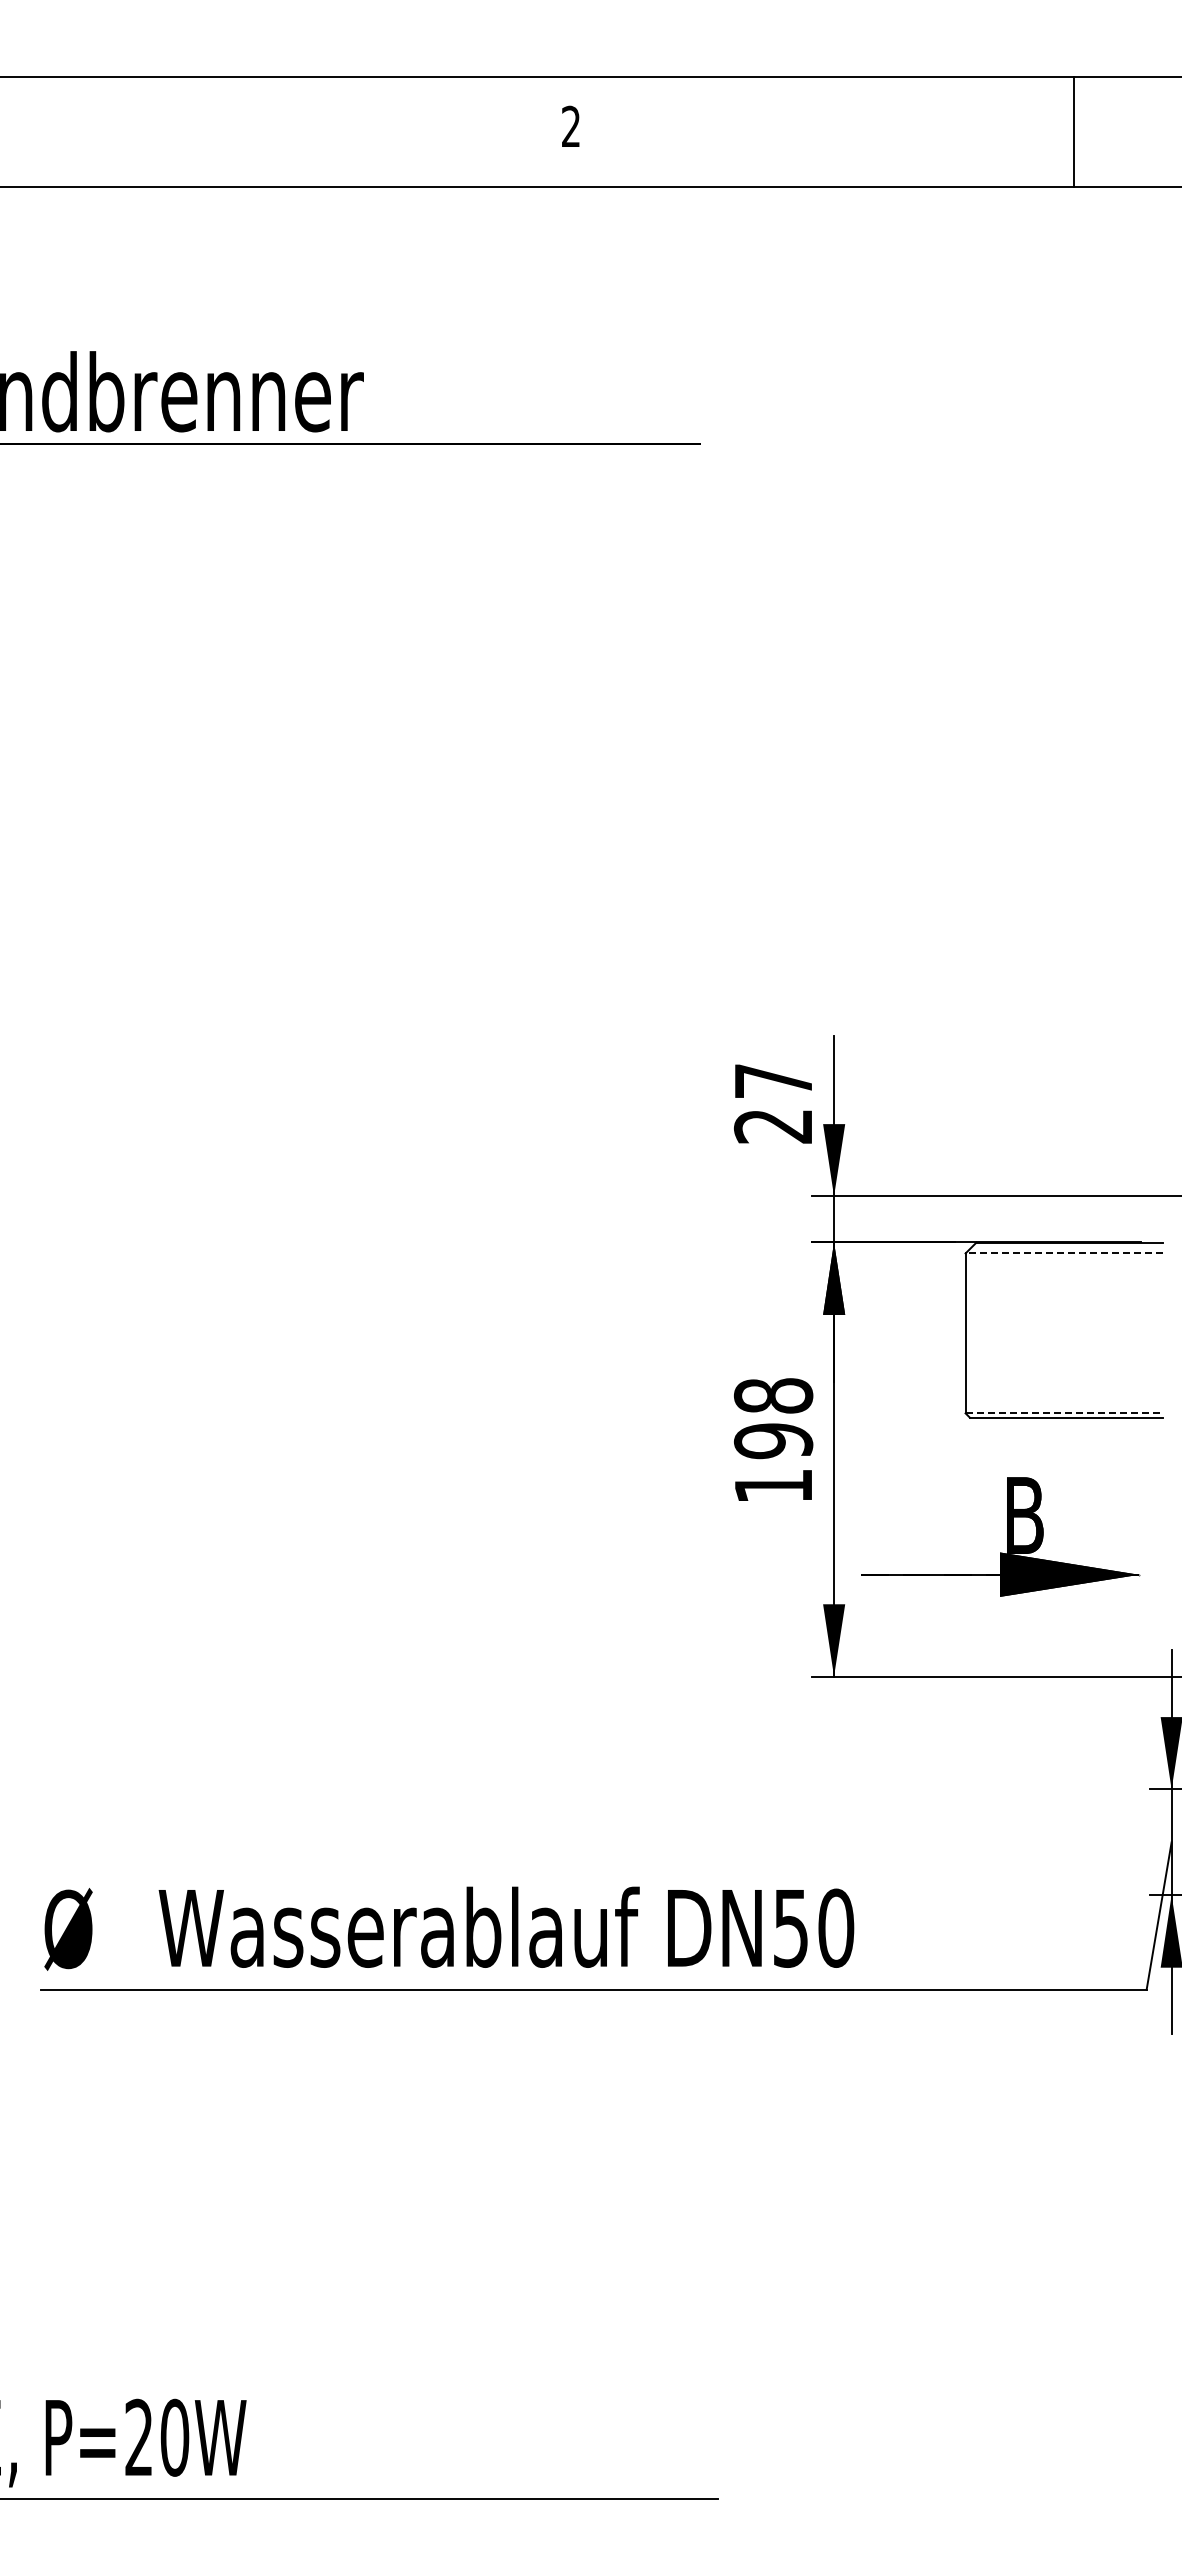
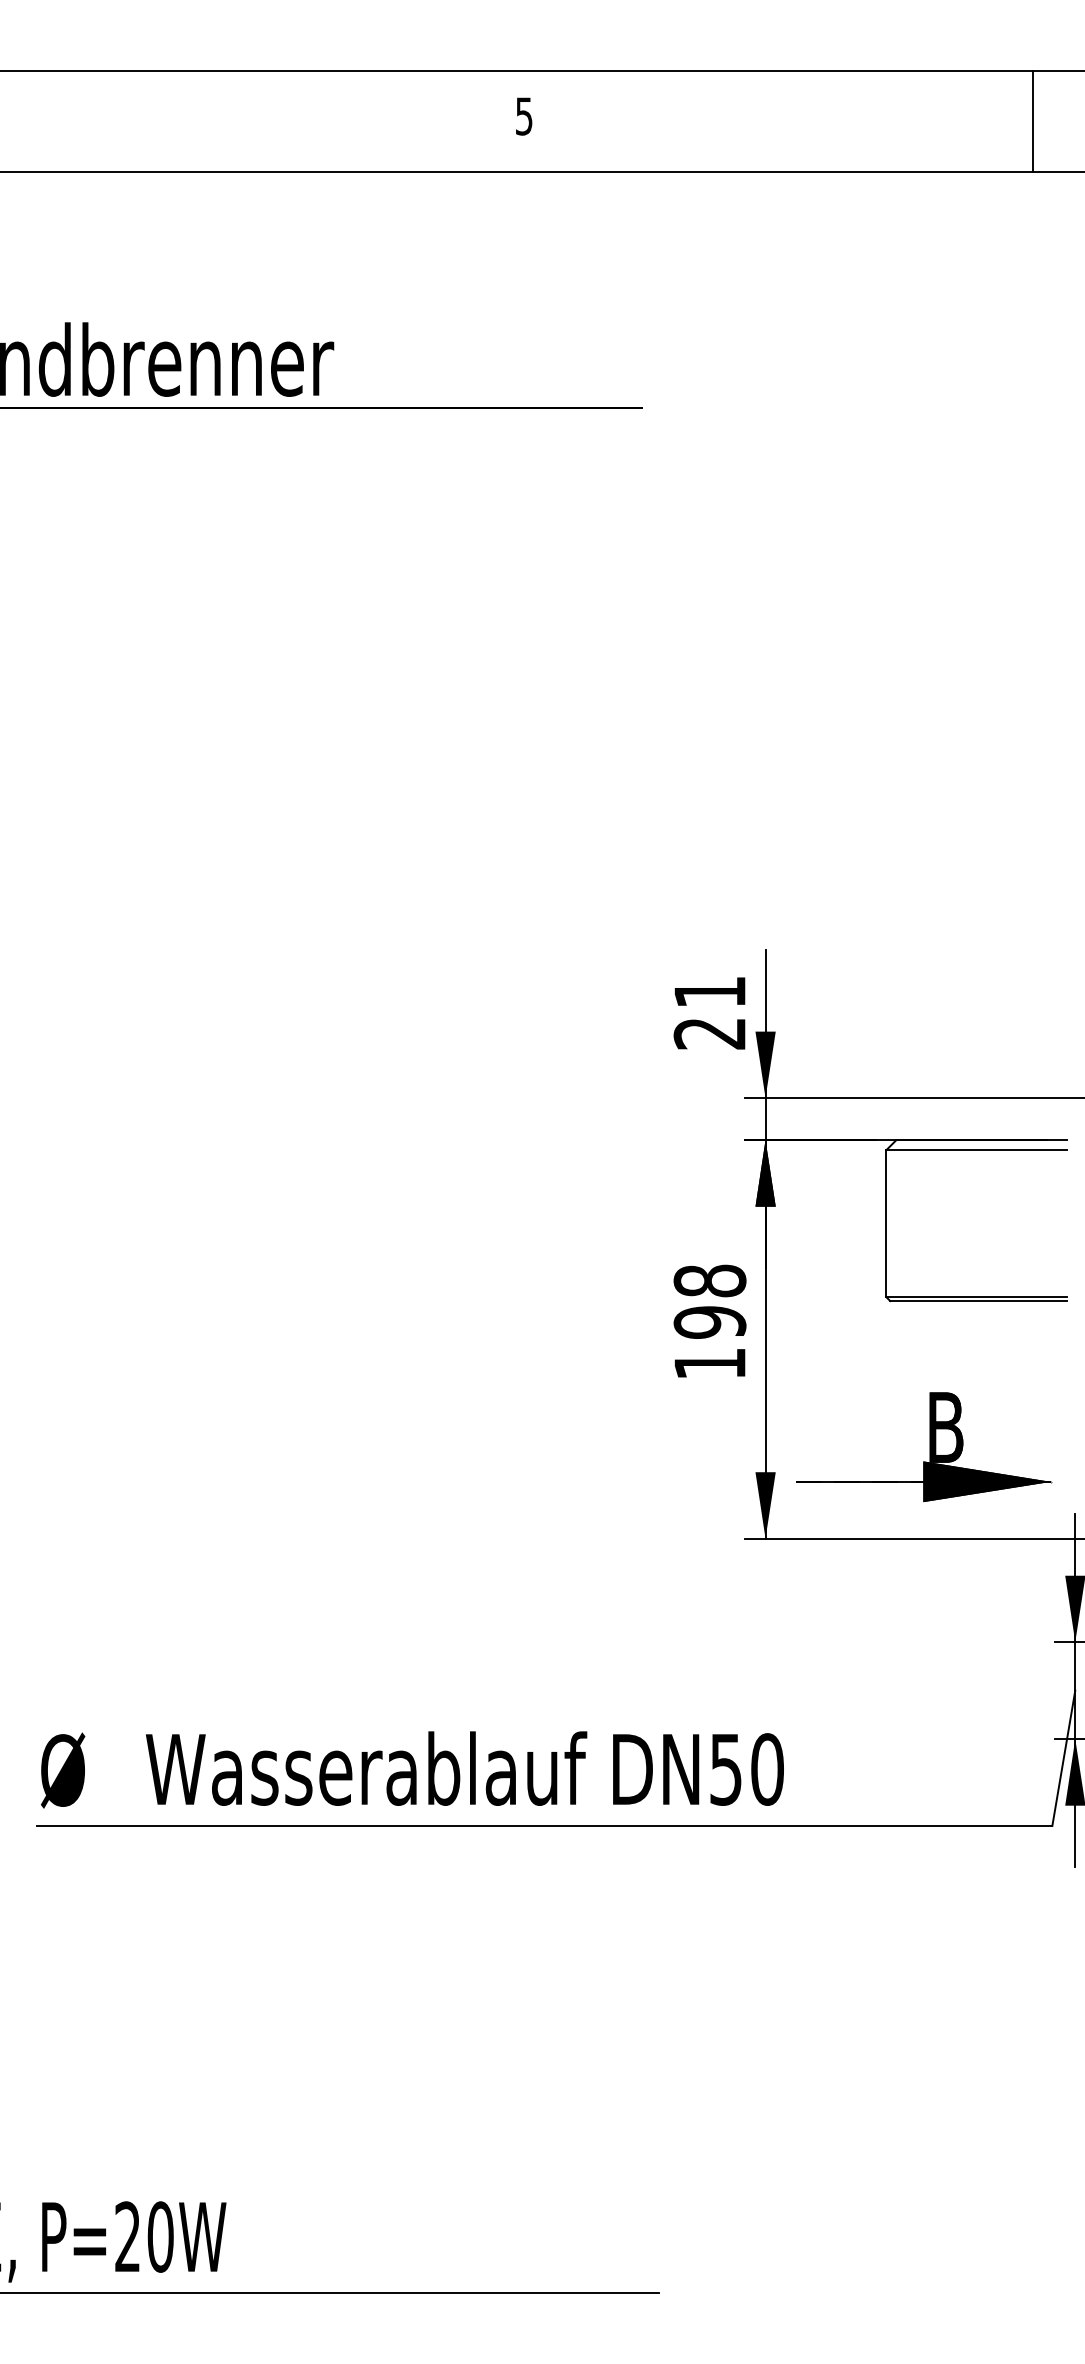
text: (570, 126) -> (523, 116), 2 -> 5
line: (1074, 131) -> (1032, 120), moved
text: (773, 1080) -> (709, 991), 27 -> 21
line: (1064, 1253) -> (976, 1150), dashed -> solid
line: (1064, 1413) -> (976, 1297), dashed -> solid
part: (1007, 1536) -> (930, 1446), moved

